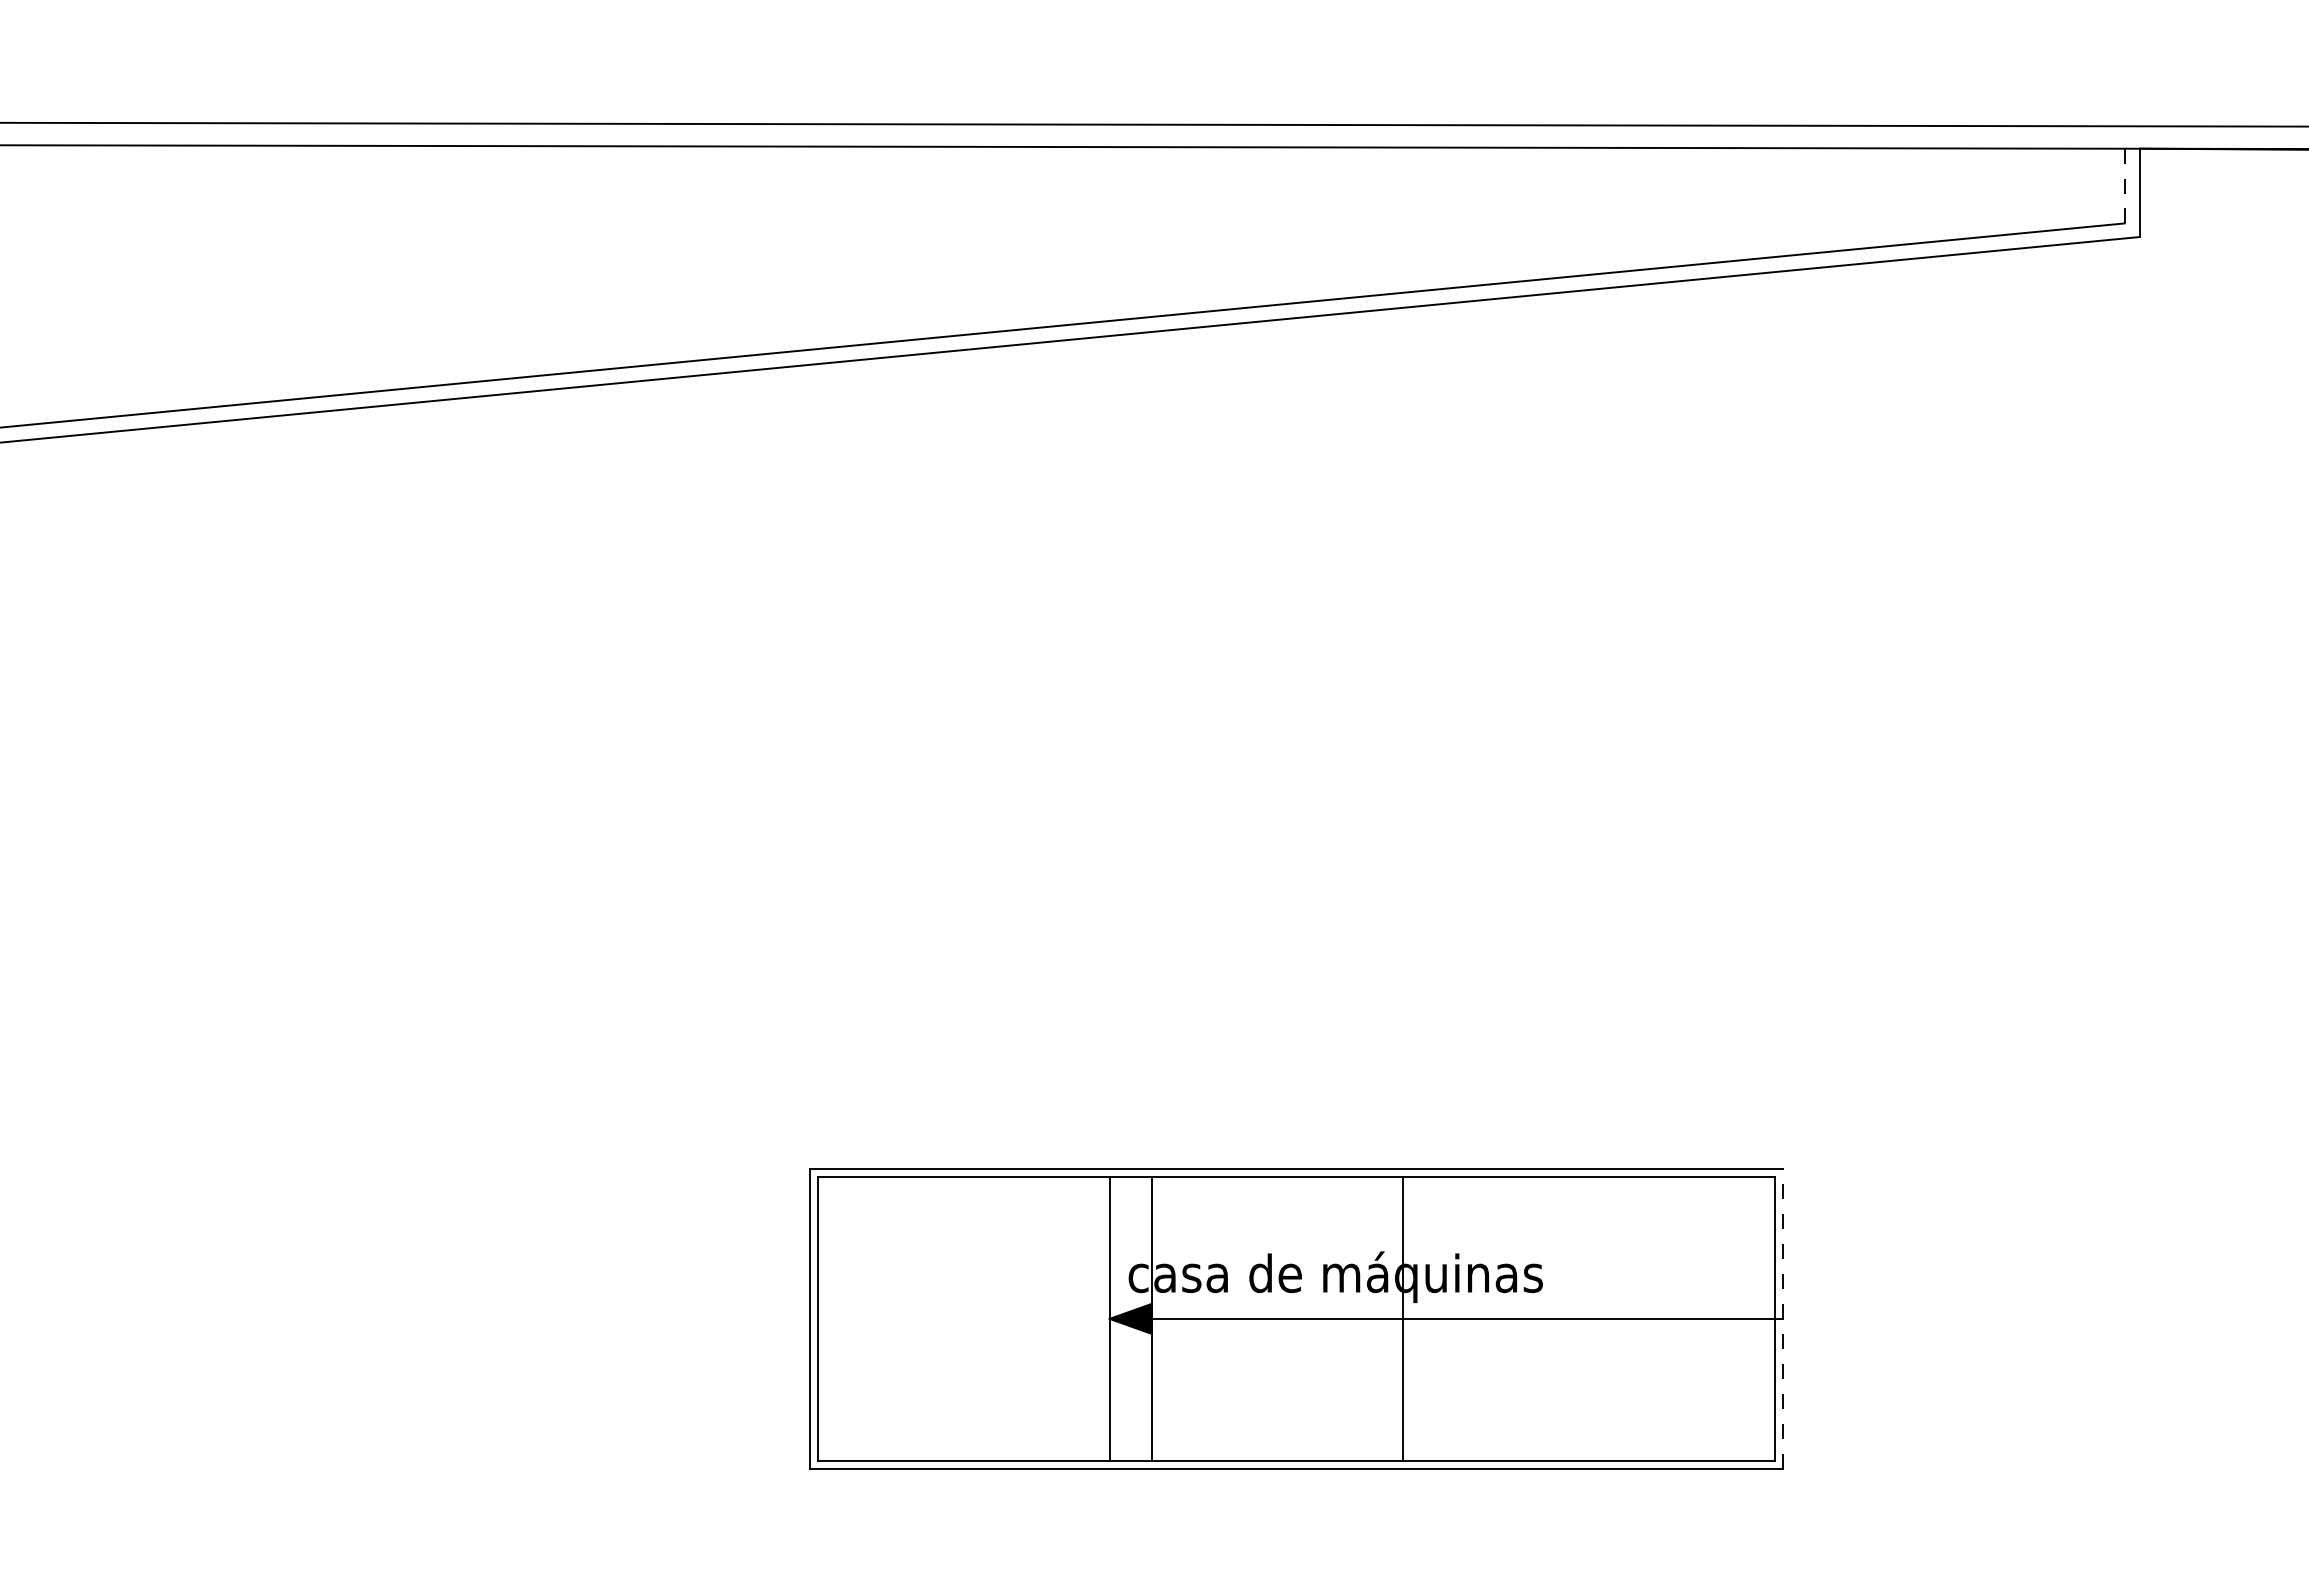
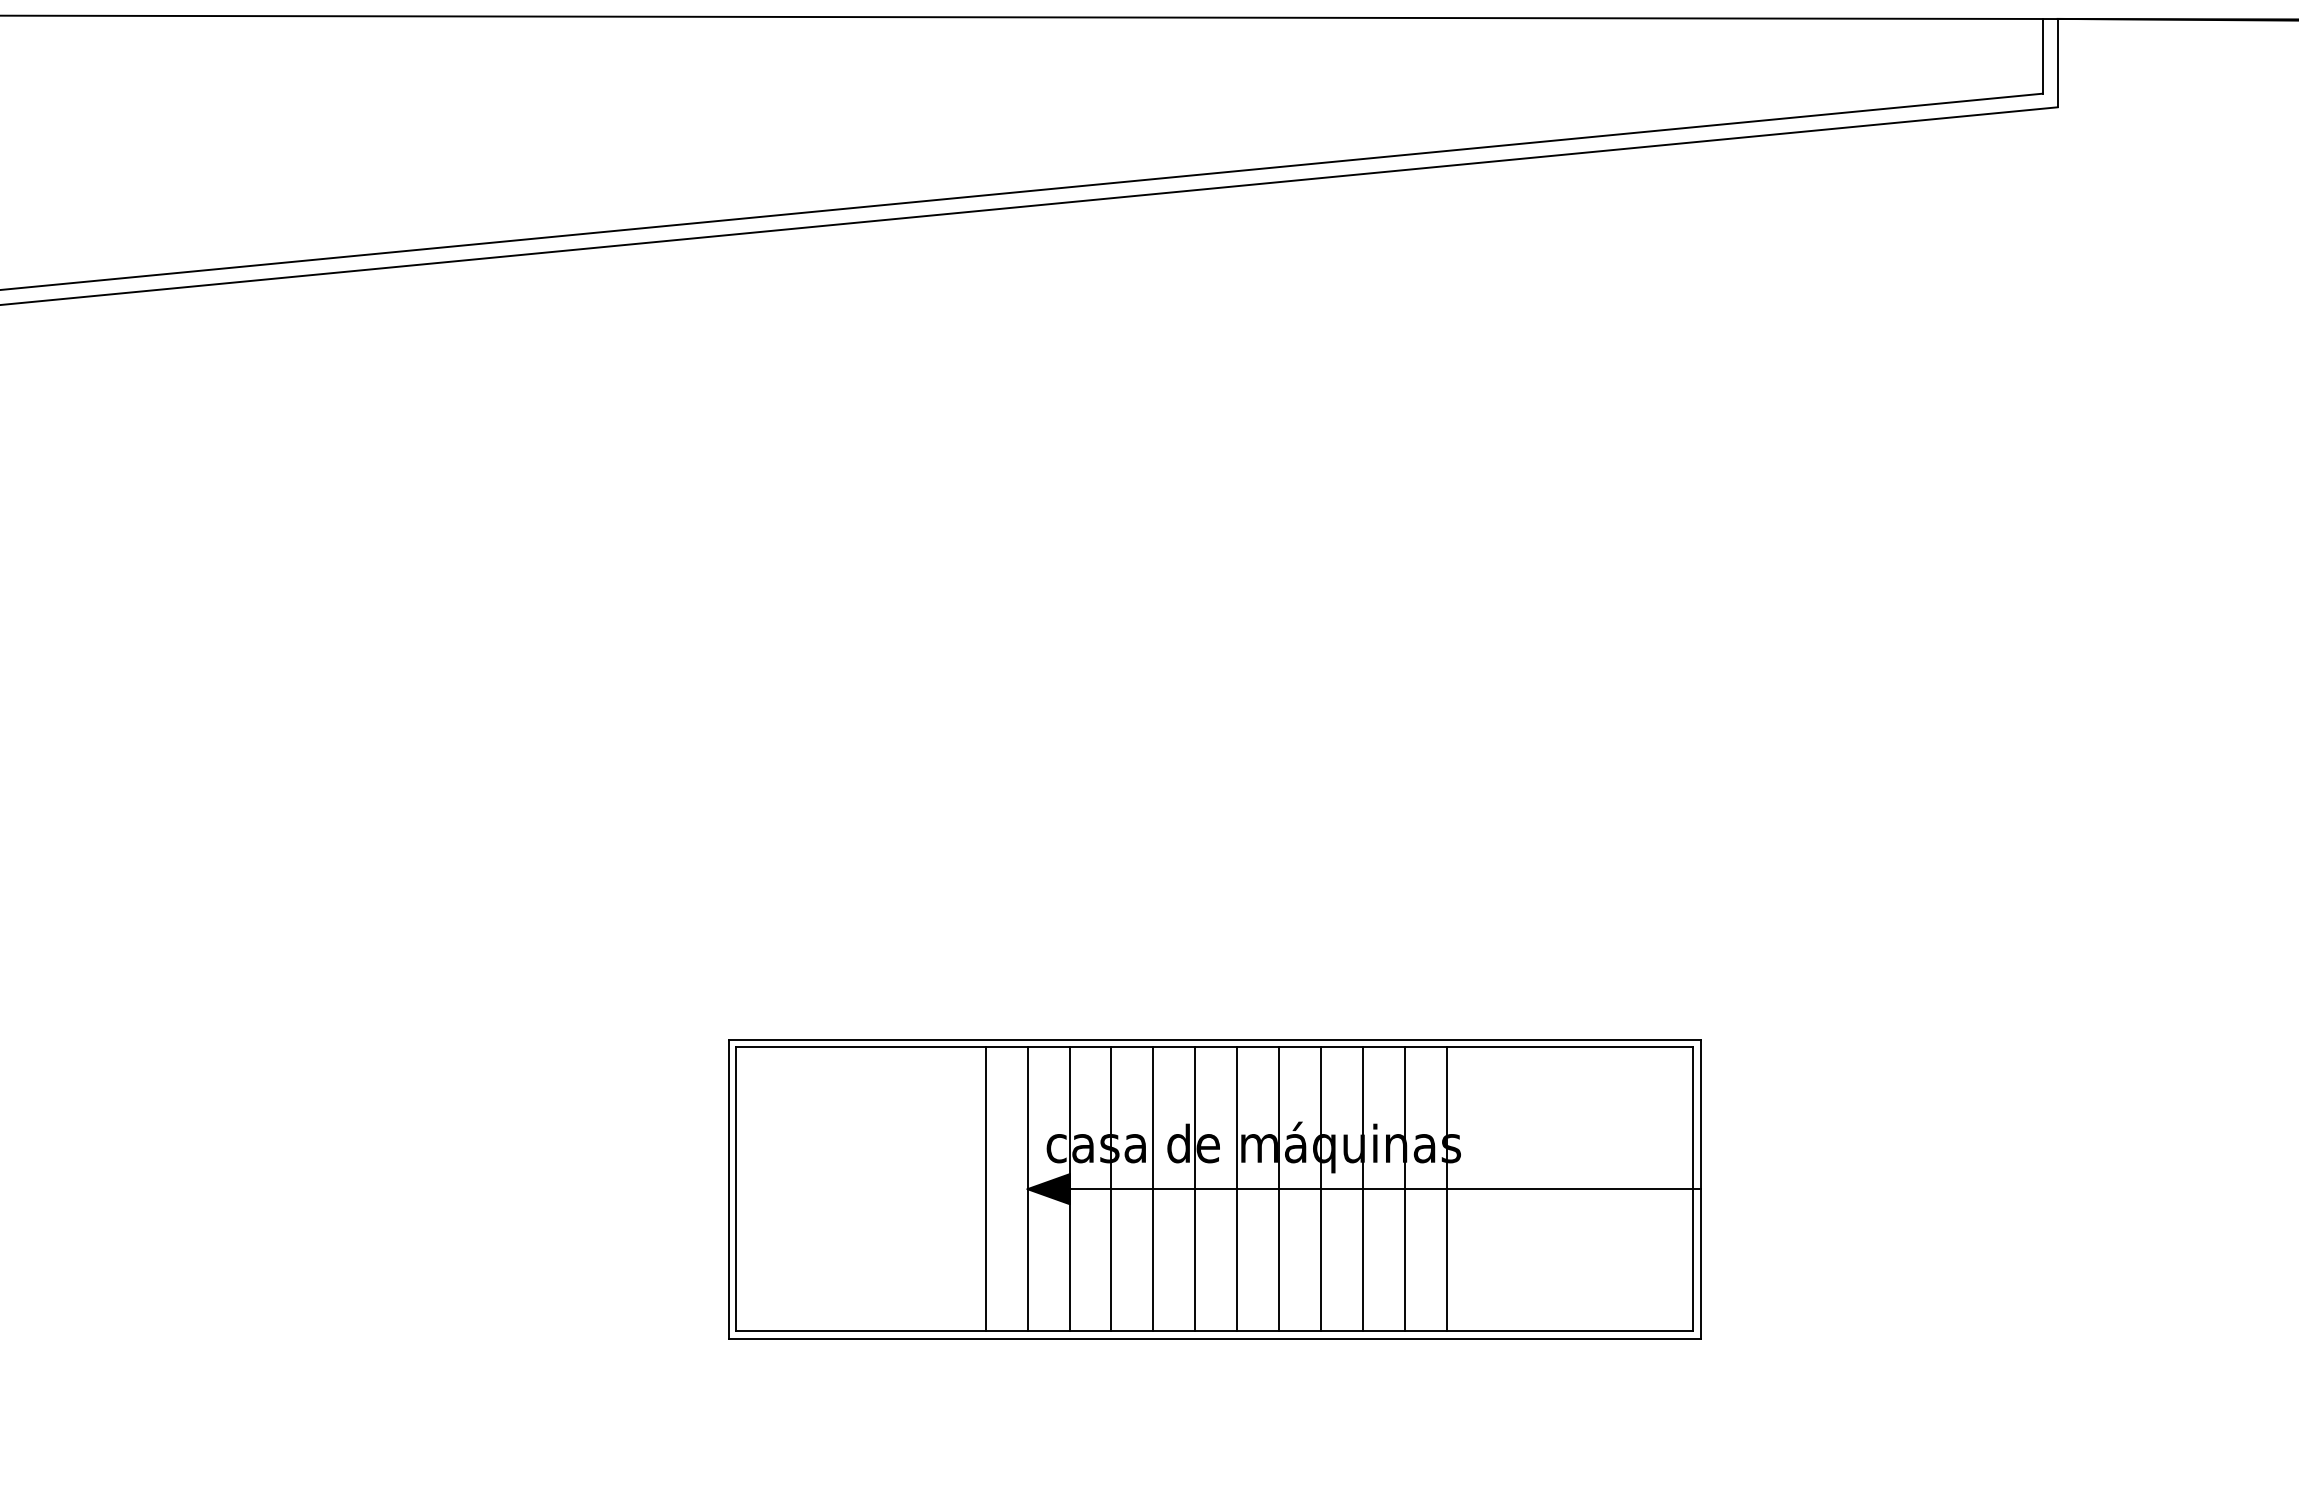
line: (2124, 186) -> (2042, 56), dashed -> solid
line: (1067, 1318) -> (985, 1188), added
line: (1193, 1318) -> (1111, 1188), added
line: (1235, 1318) -> (1153, 1188), added
line: (1277, 1318) -> (1195, 1188), added
line: (1319, 1318) -> (1237, 1188), added
line: (1360, 1318) -> (1278, 1188), added
line: (1444, 1318) -> (1362, 1188), added
line: (1486, 1318) -> (1404, 1188), added
line: (1528, 1318) -> (1446, 1188), added
line: (1782, 1318) -> (1700, 1188), dashed -> solid

